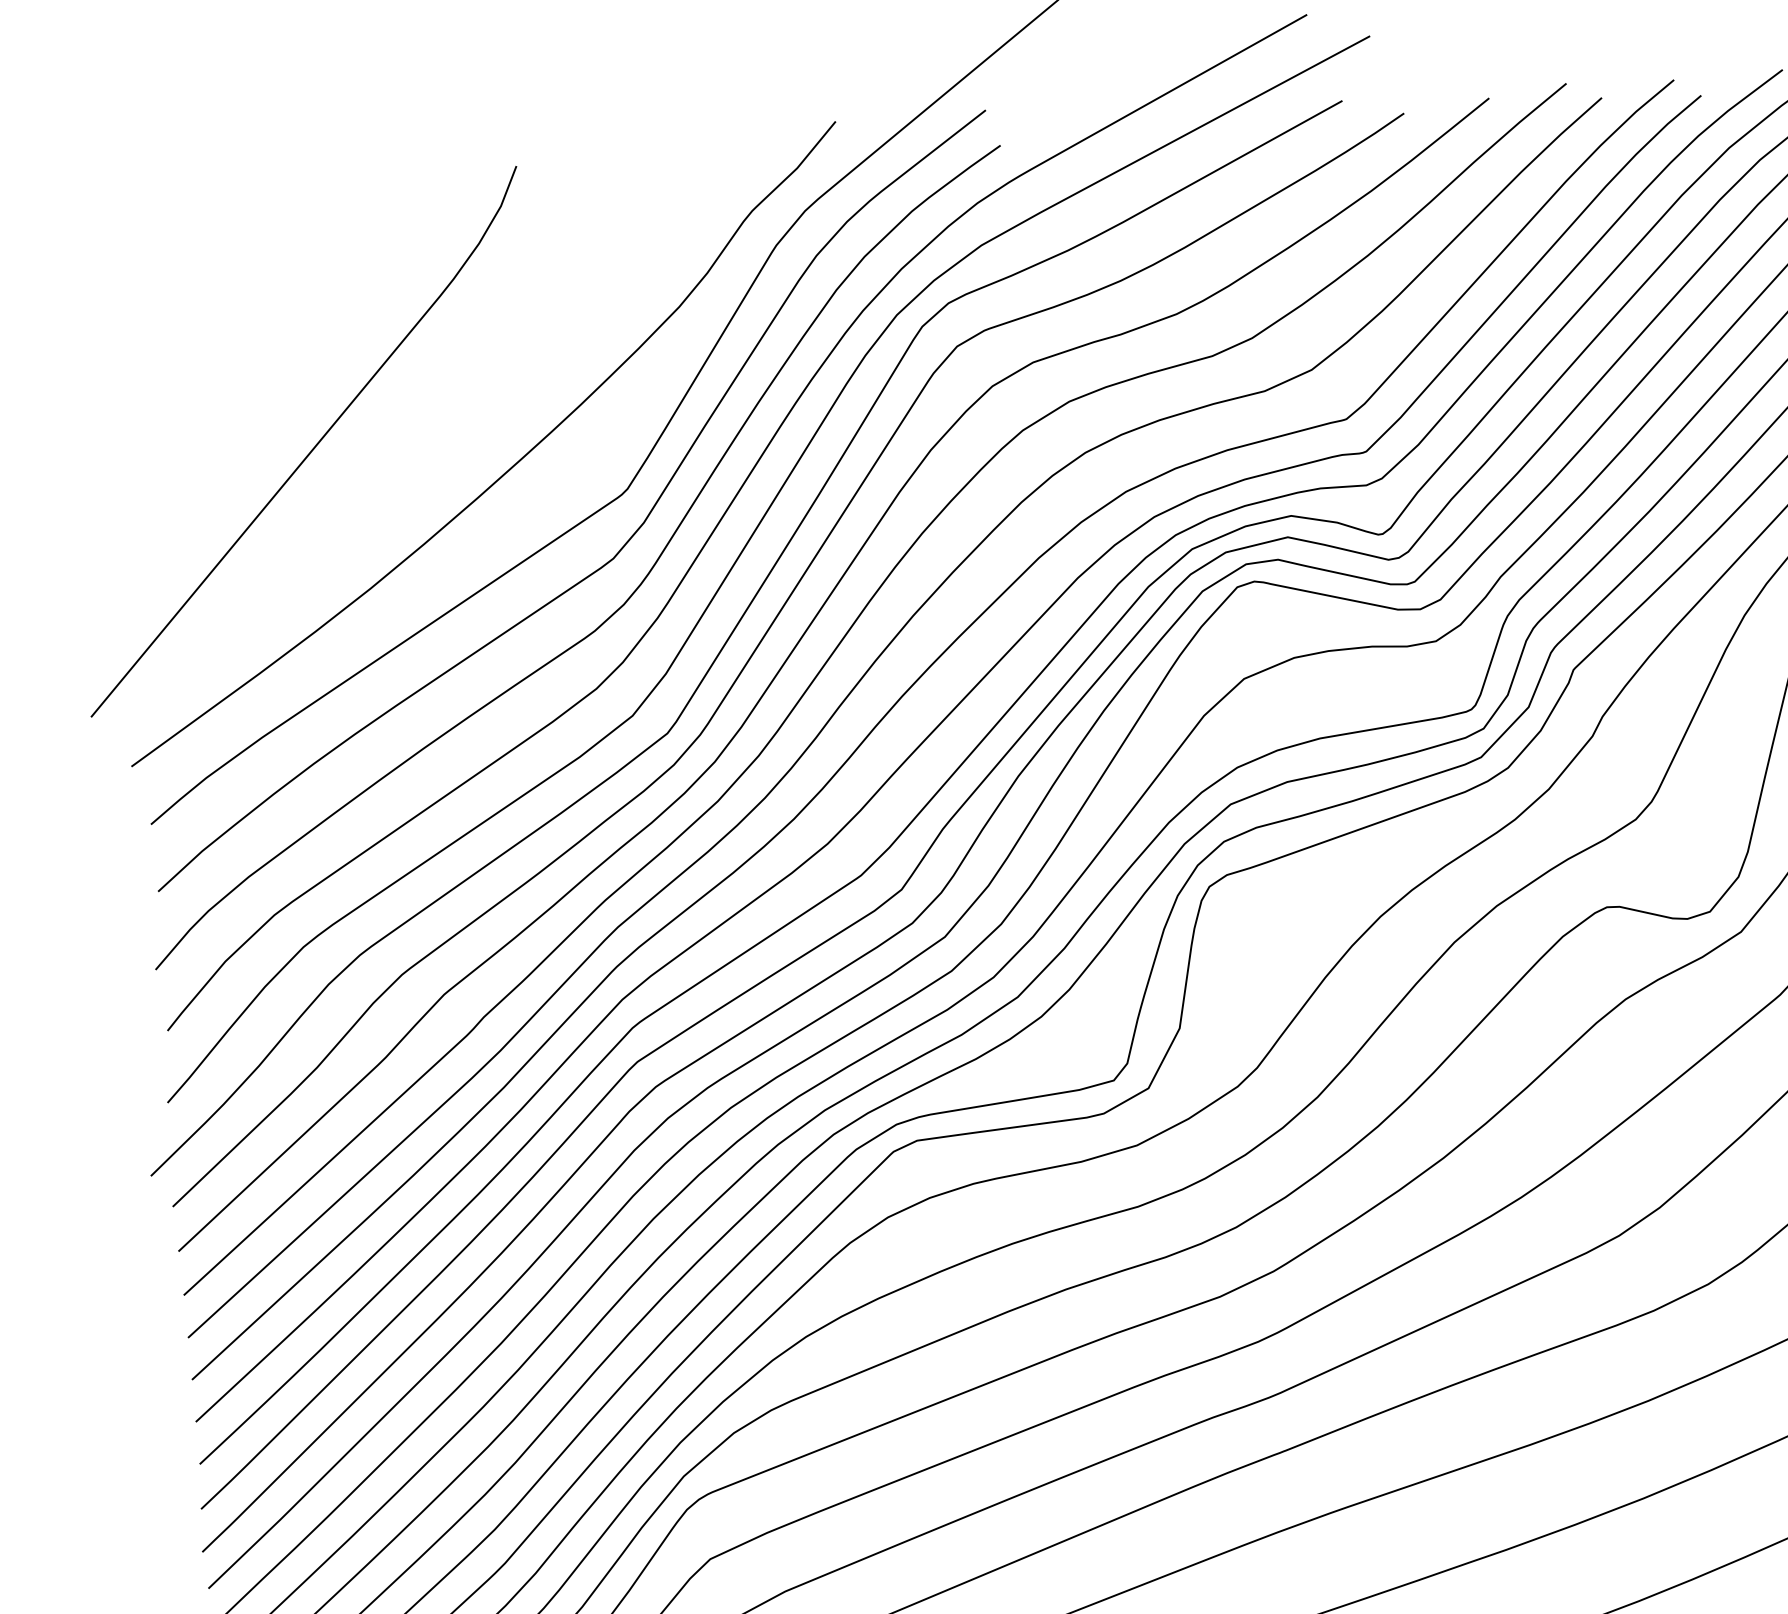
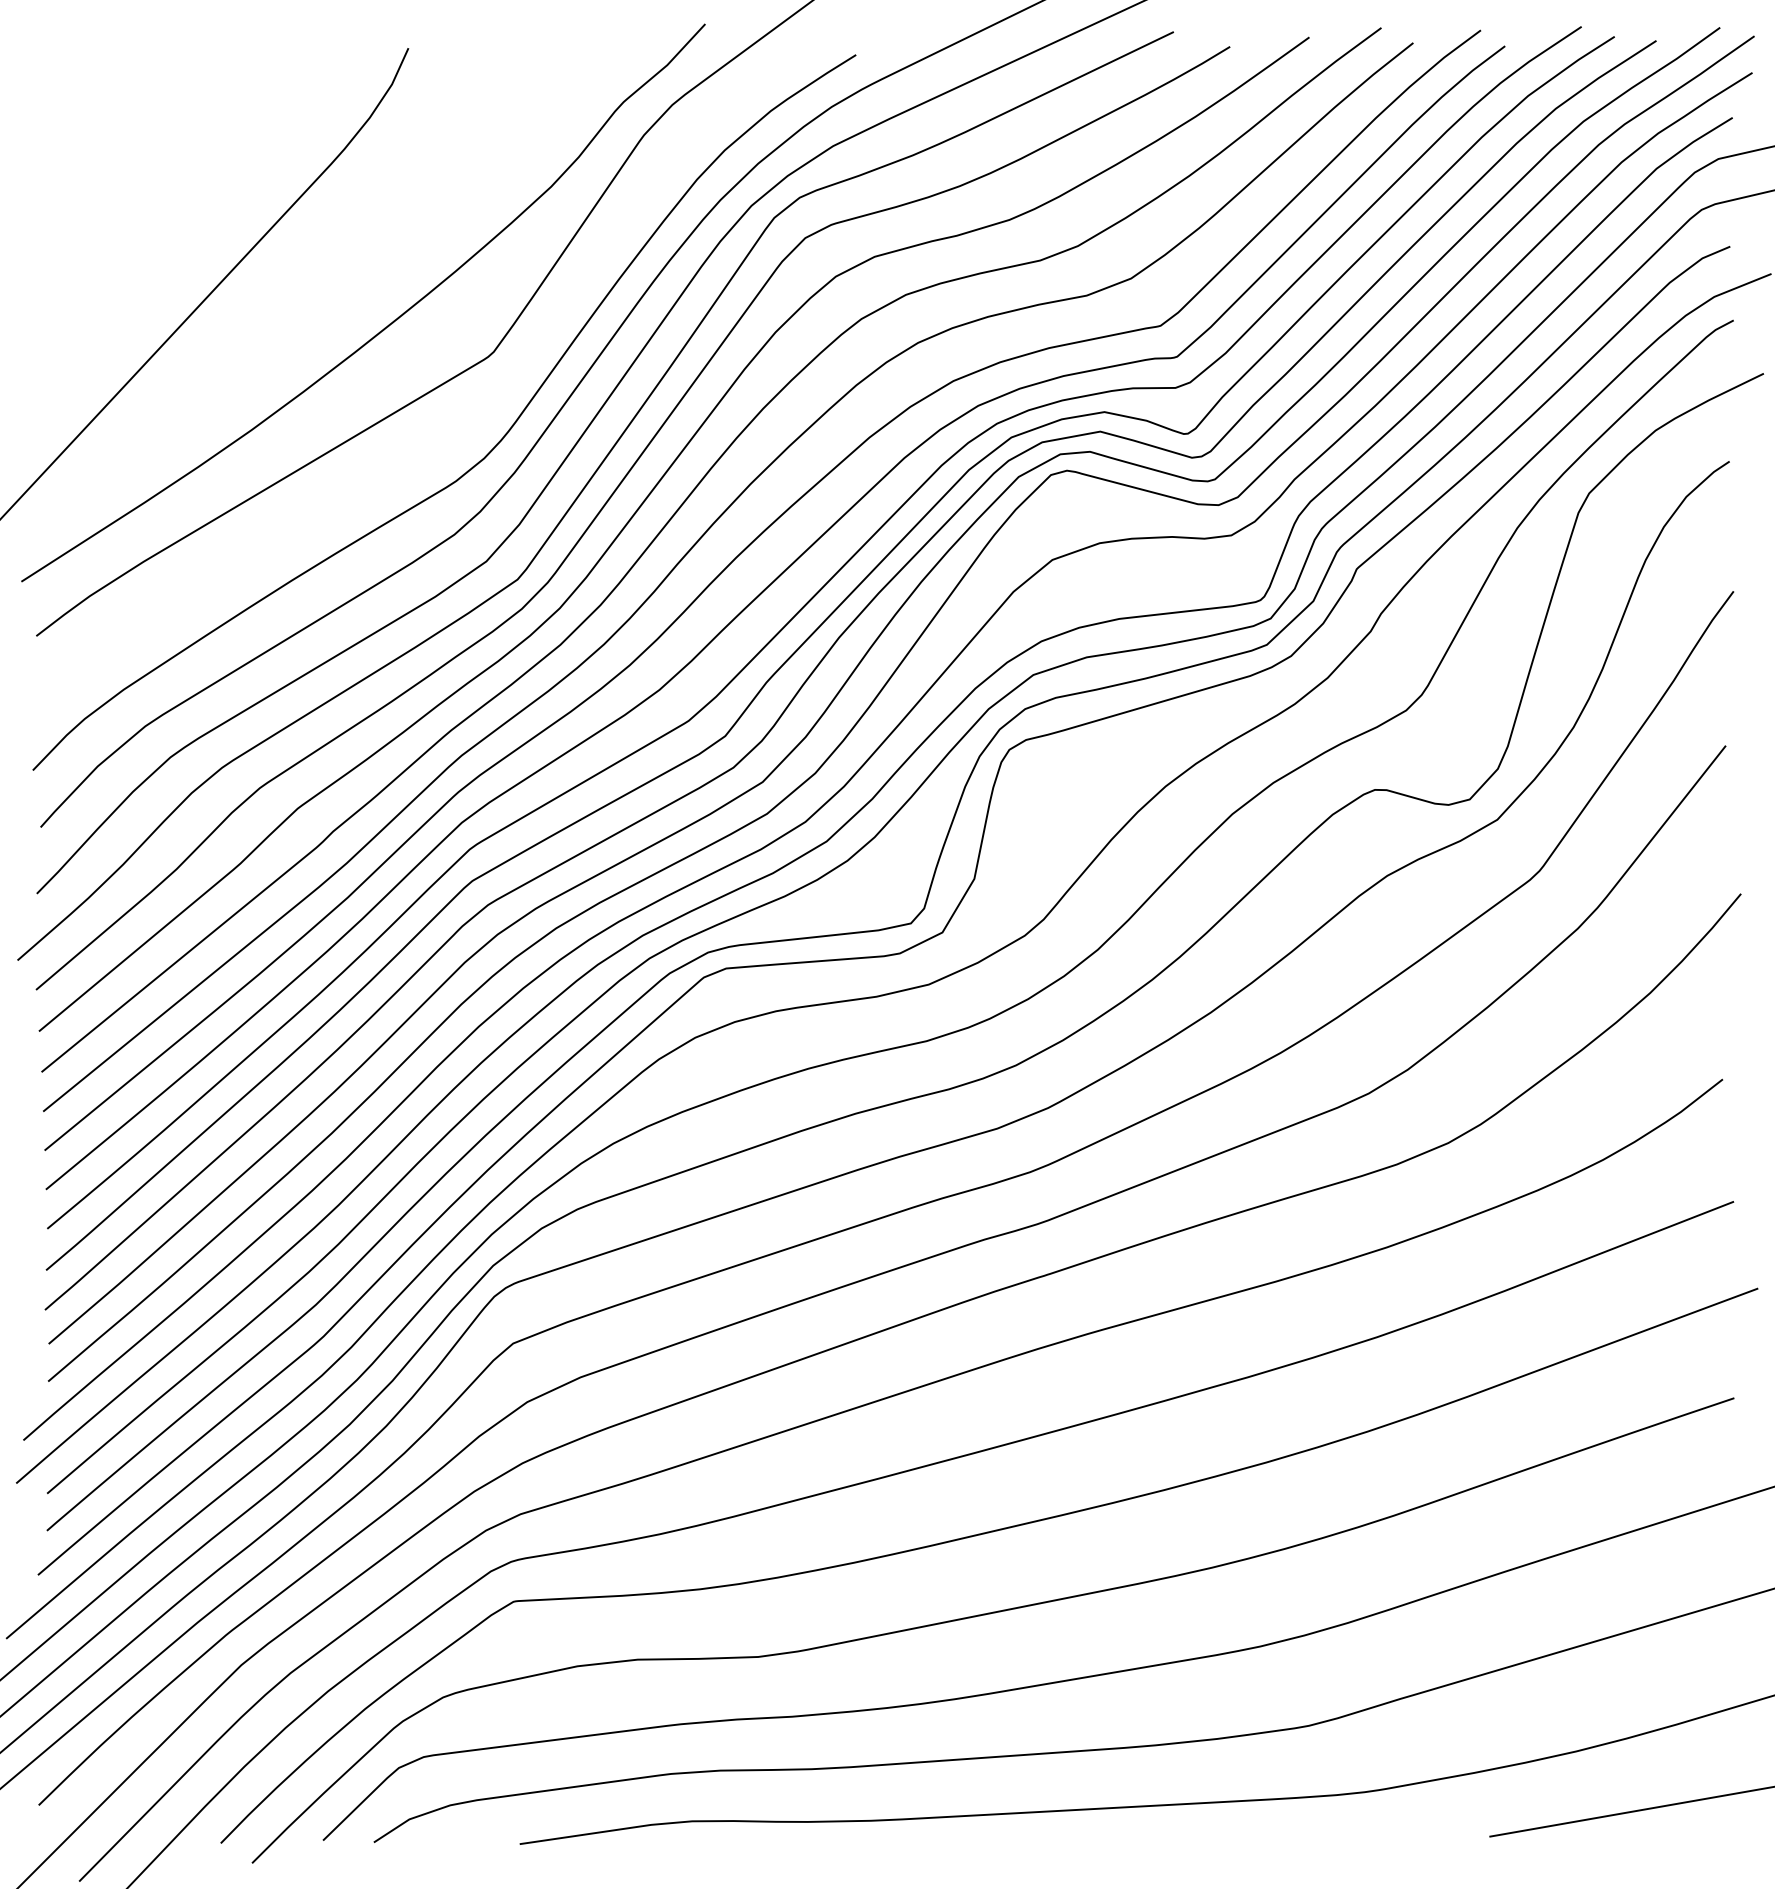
curve: (625, 541) -> (489, 400), removed

